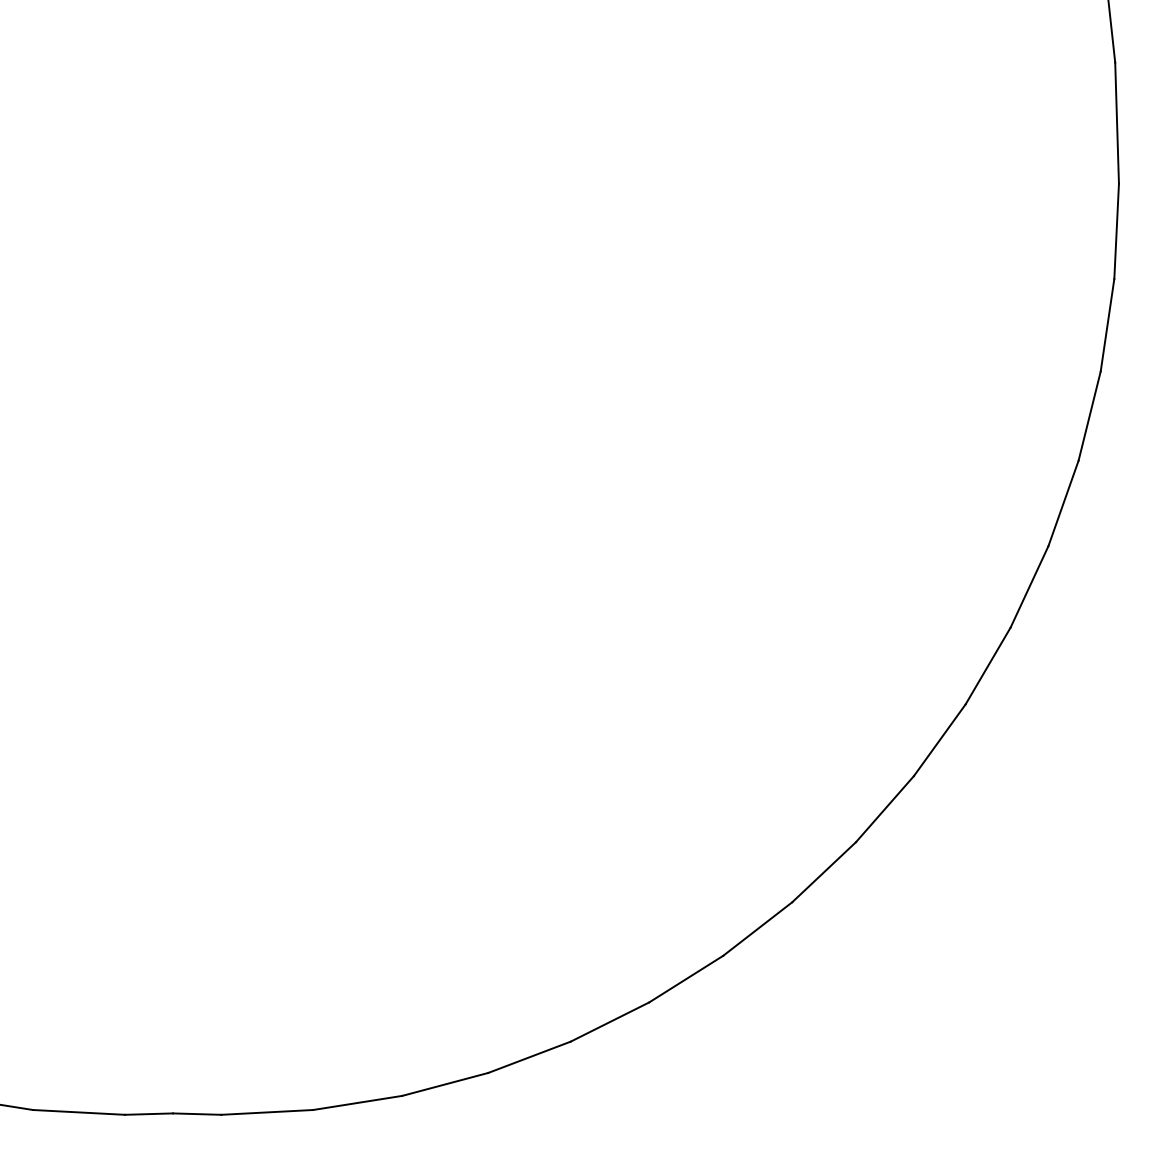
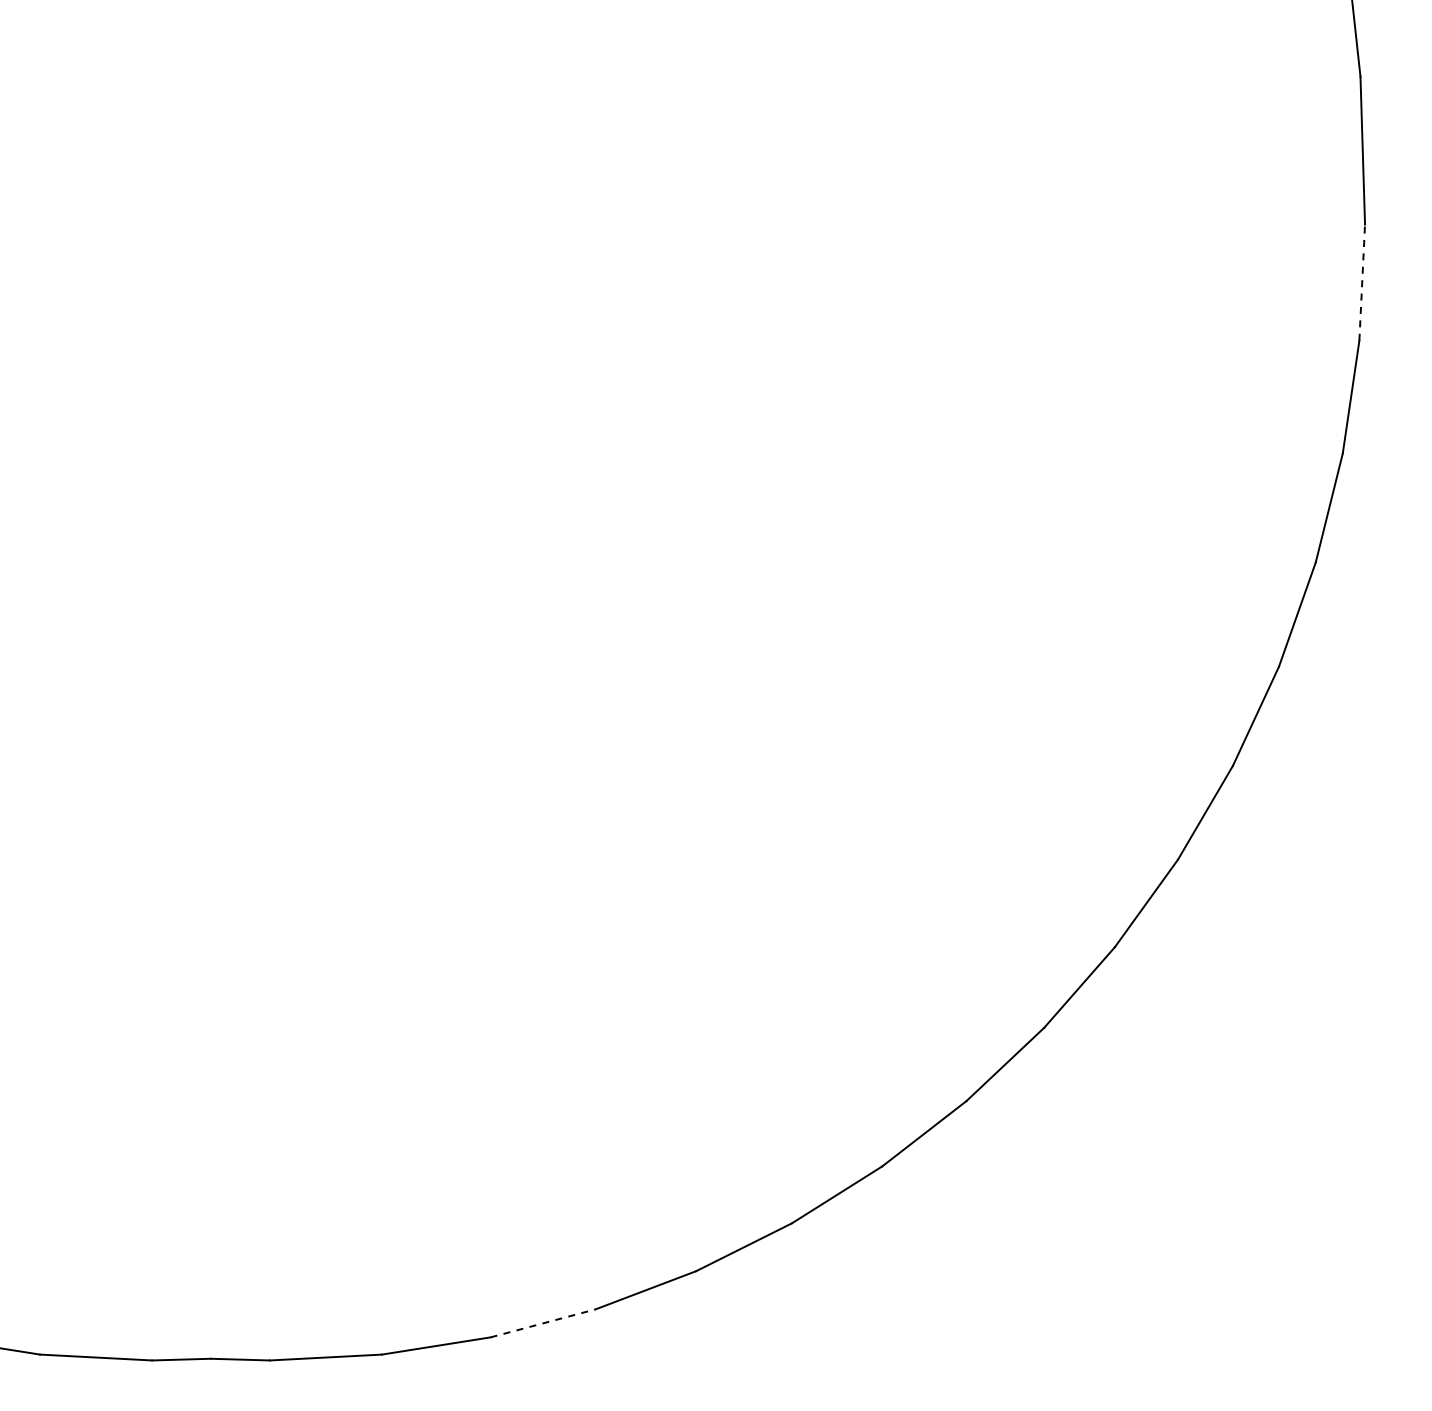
line: (1116, 231) -> (1362, 282), solid -> dashed
line: (445, 1084) -> (543, 1323), solid -> dashed

